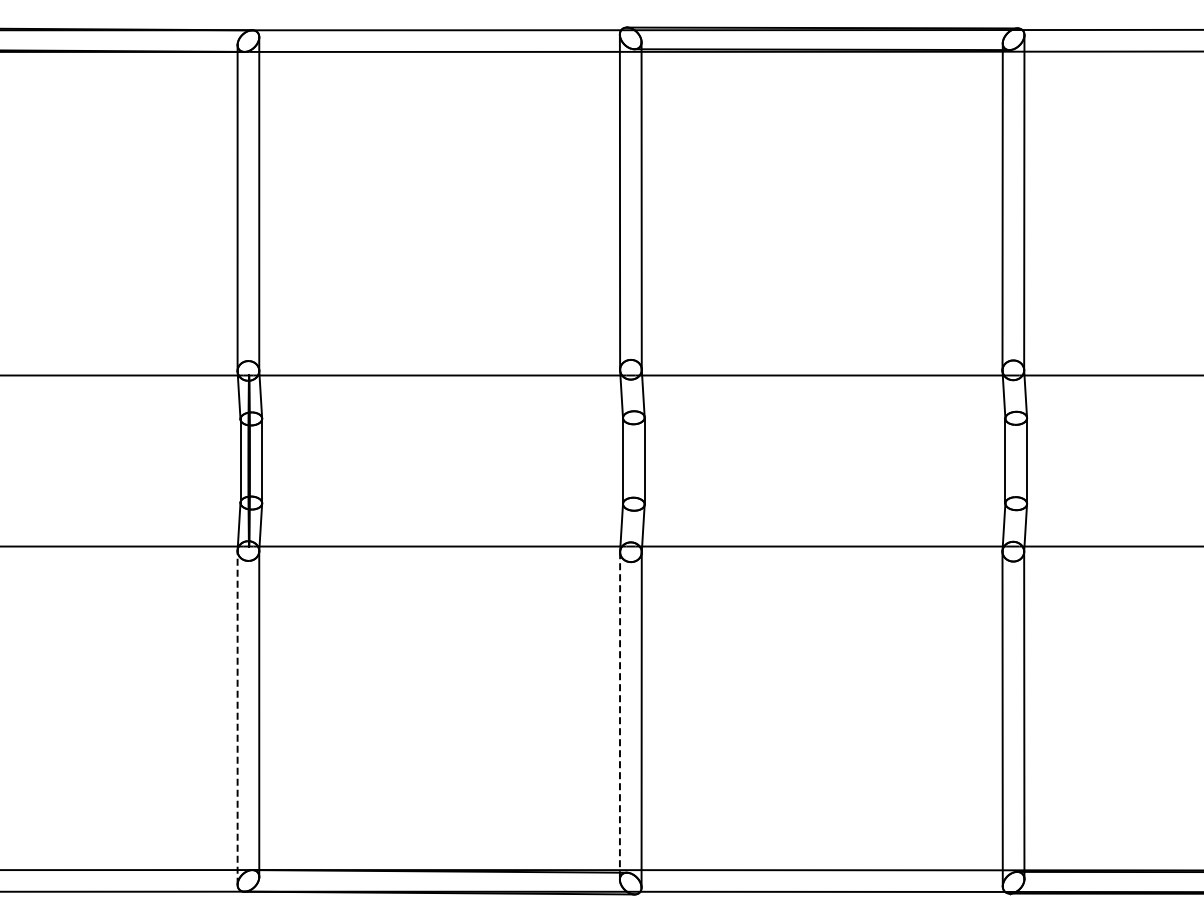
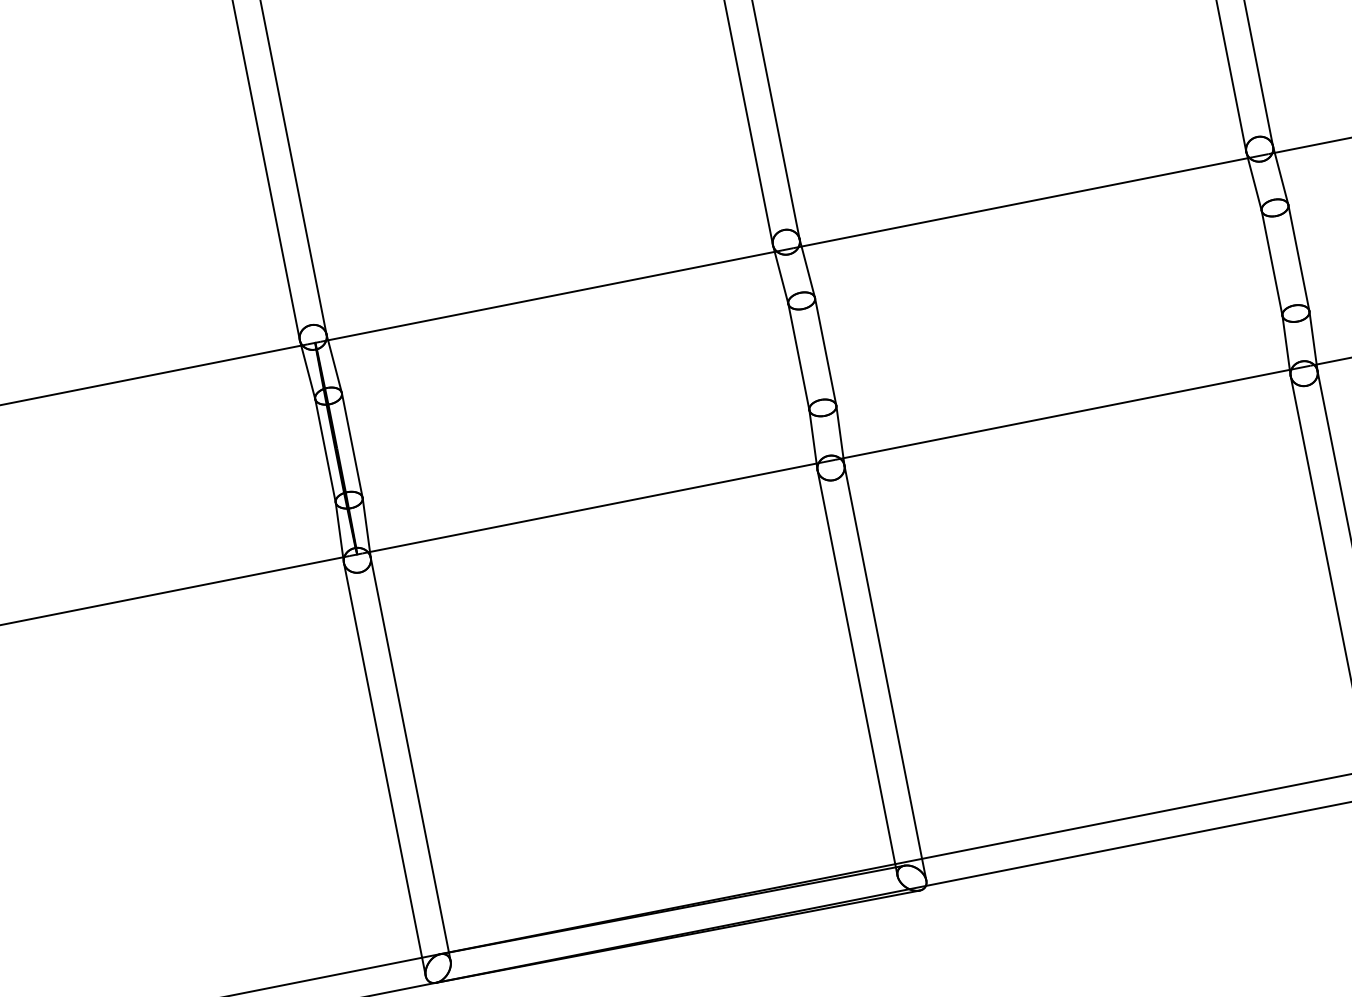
line: (620, 715) -> (858, 672), dashed -> solid
line: (237, 717) -> (384, 768), dashed -> solid

